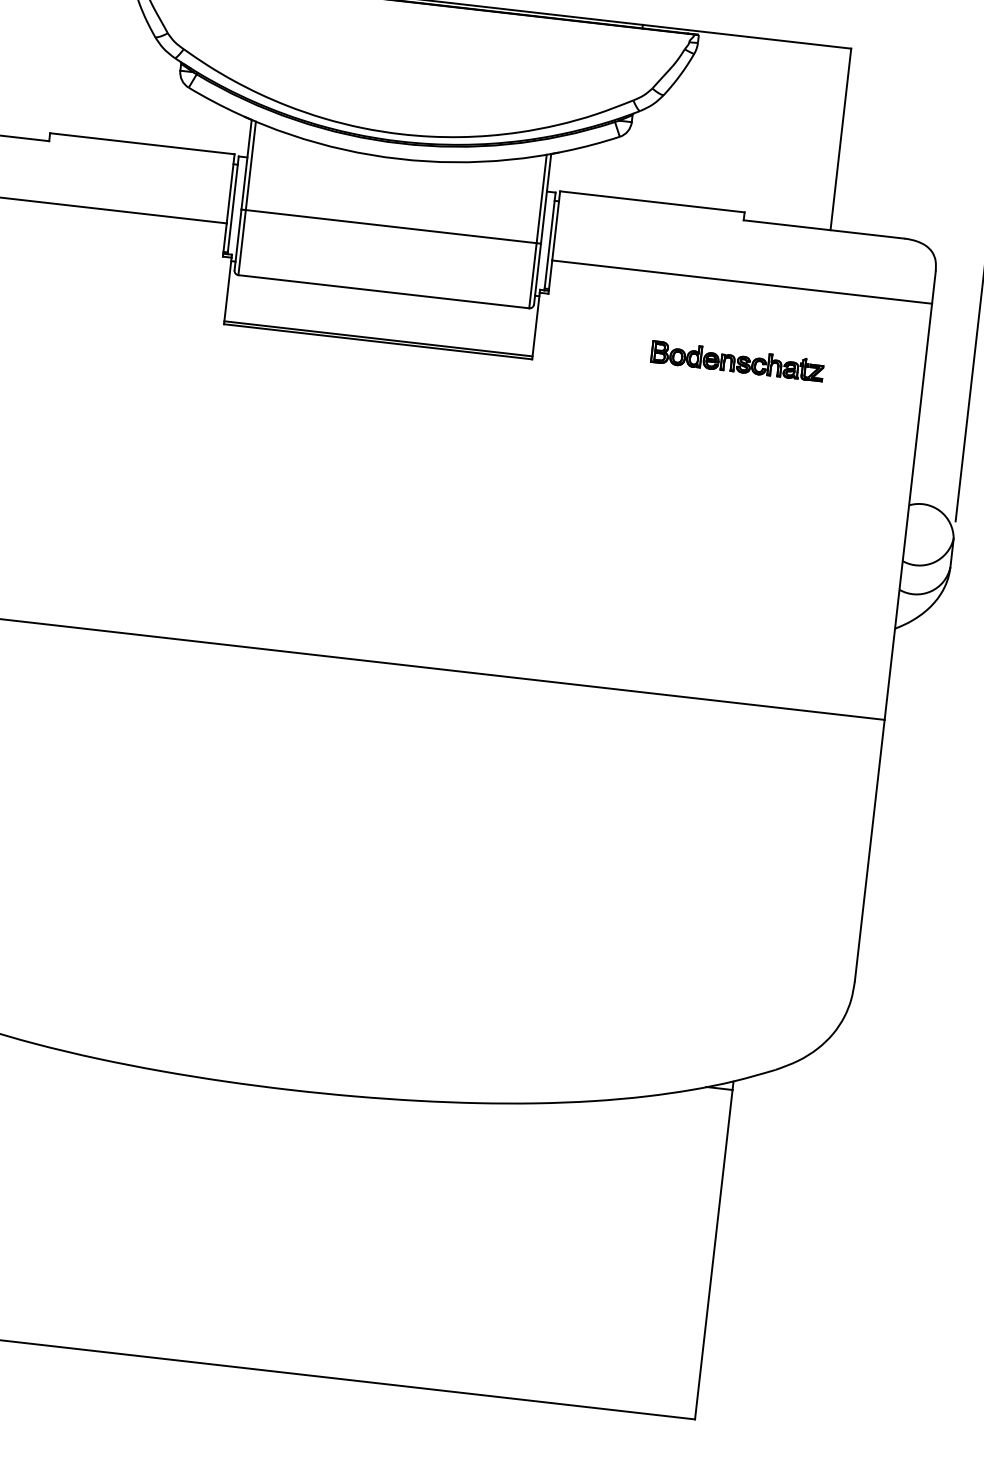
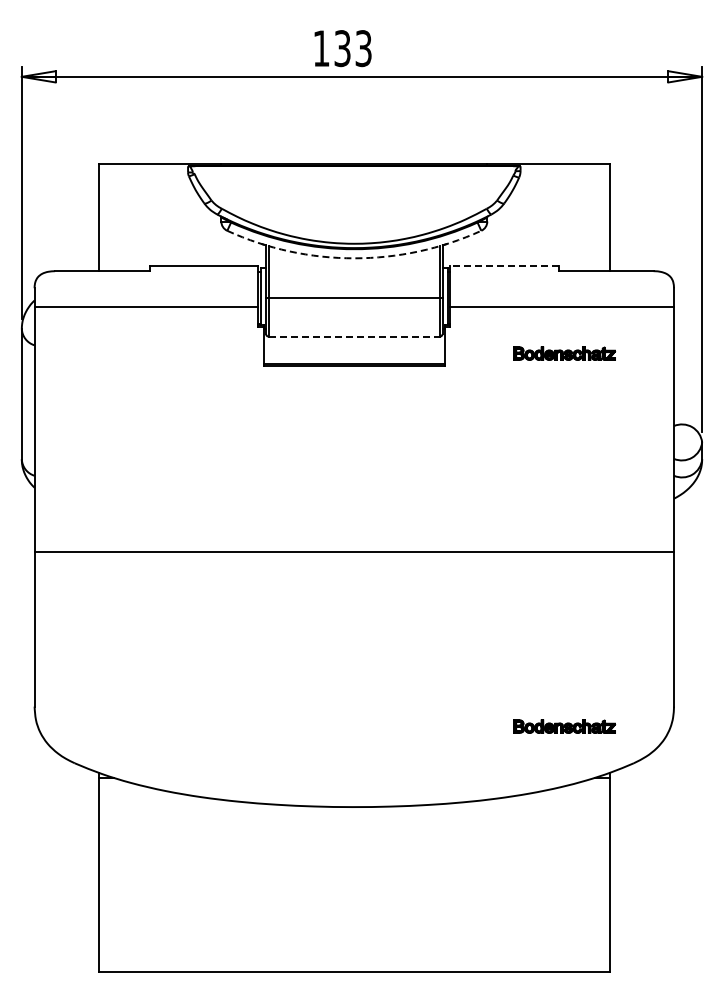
arc: (399, 159) -> (354, 258), solid -> dashed
line: (652, 201) -> (504, 266), solid -> dashed
line: (384, 291) -> (354, 336), solid -> dashed
part: (665, 994) -> (564, 726), added

